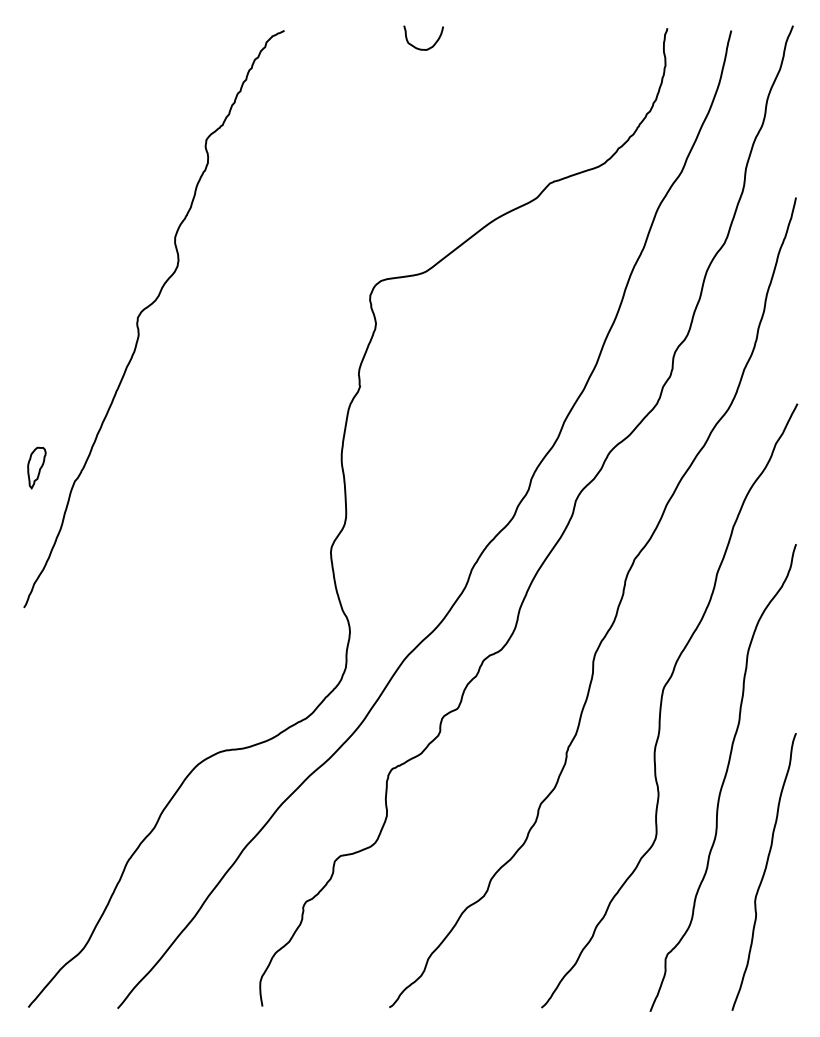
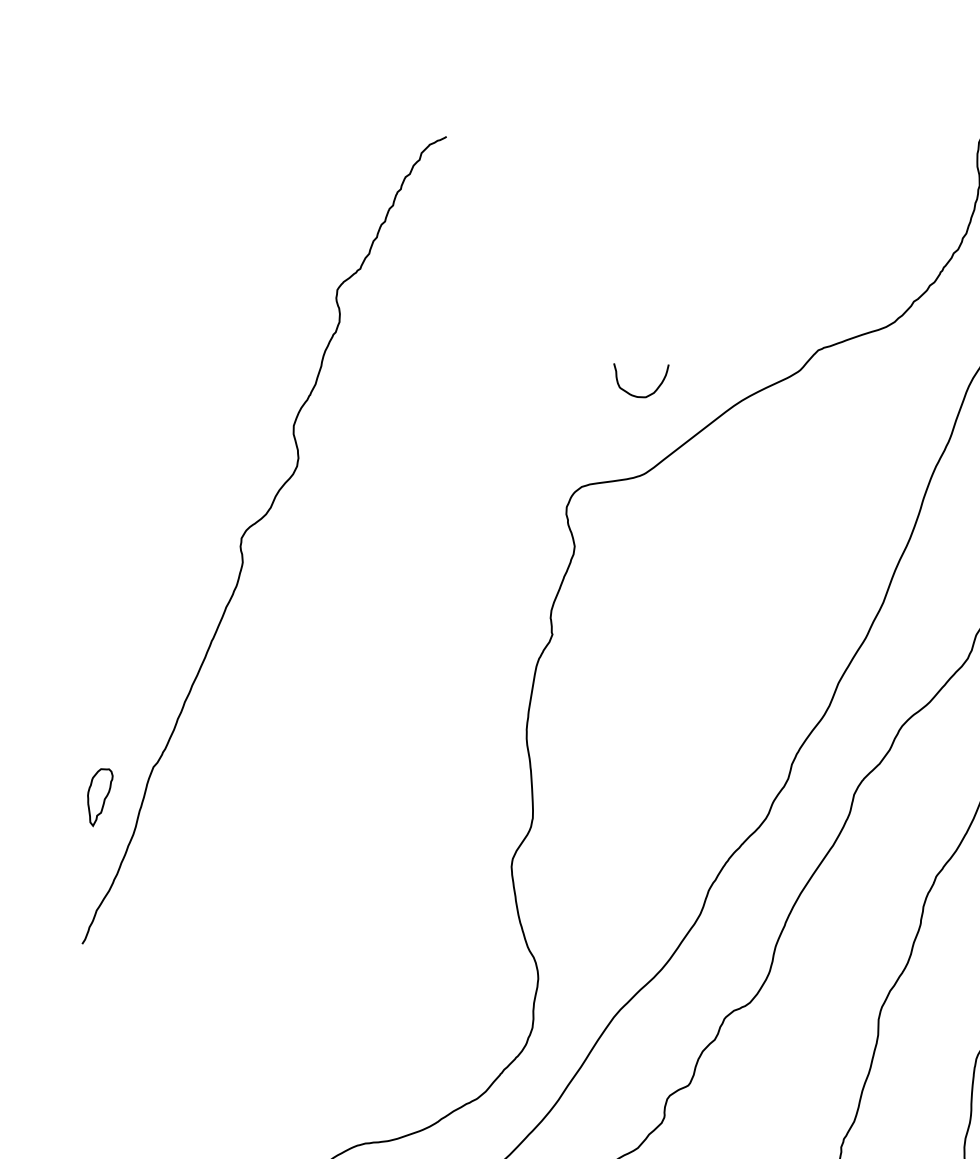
curve: (423, 48) -> (641, 395), moved
part: (36, 467) -> (99, 796), moved

